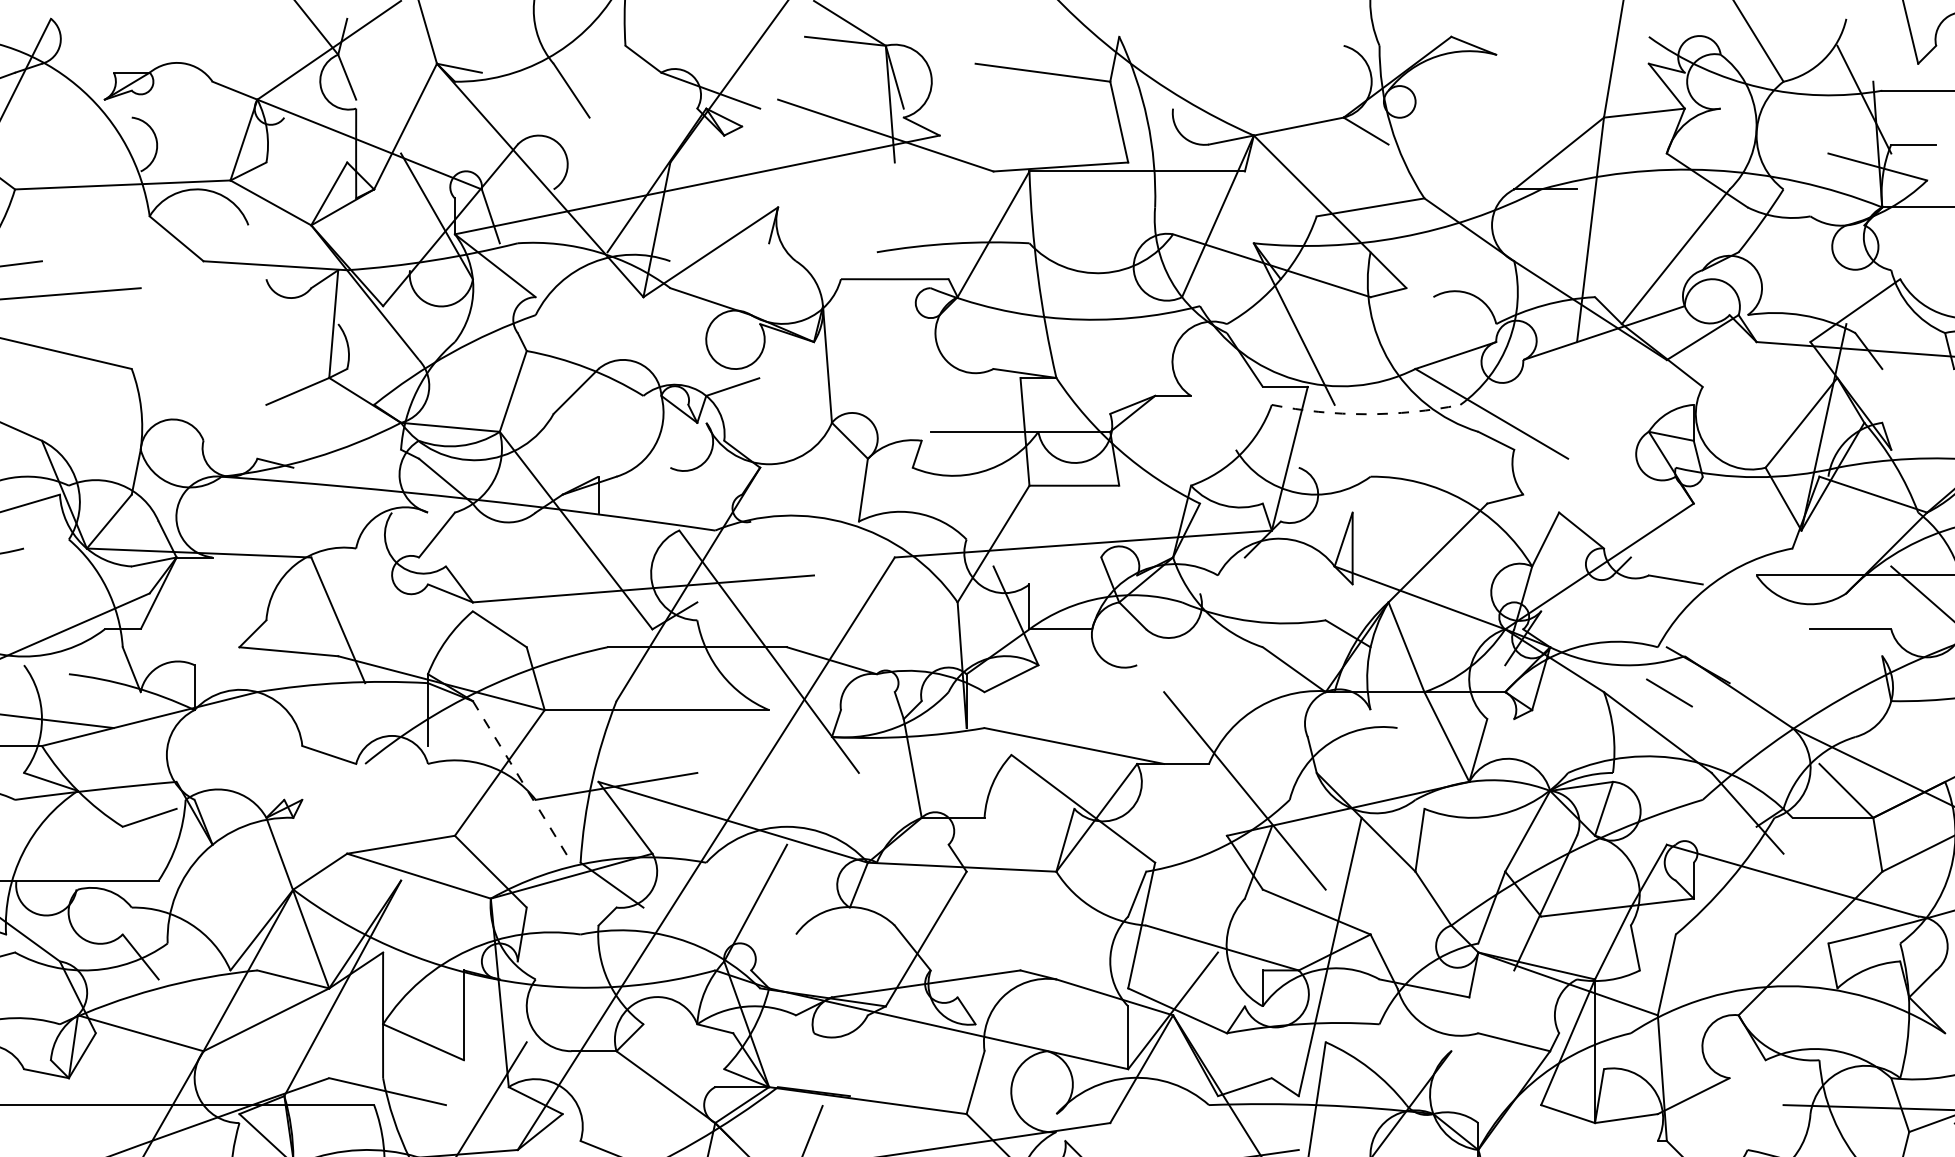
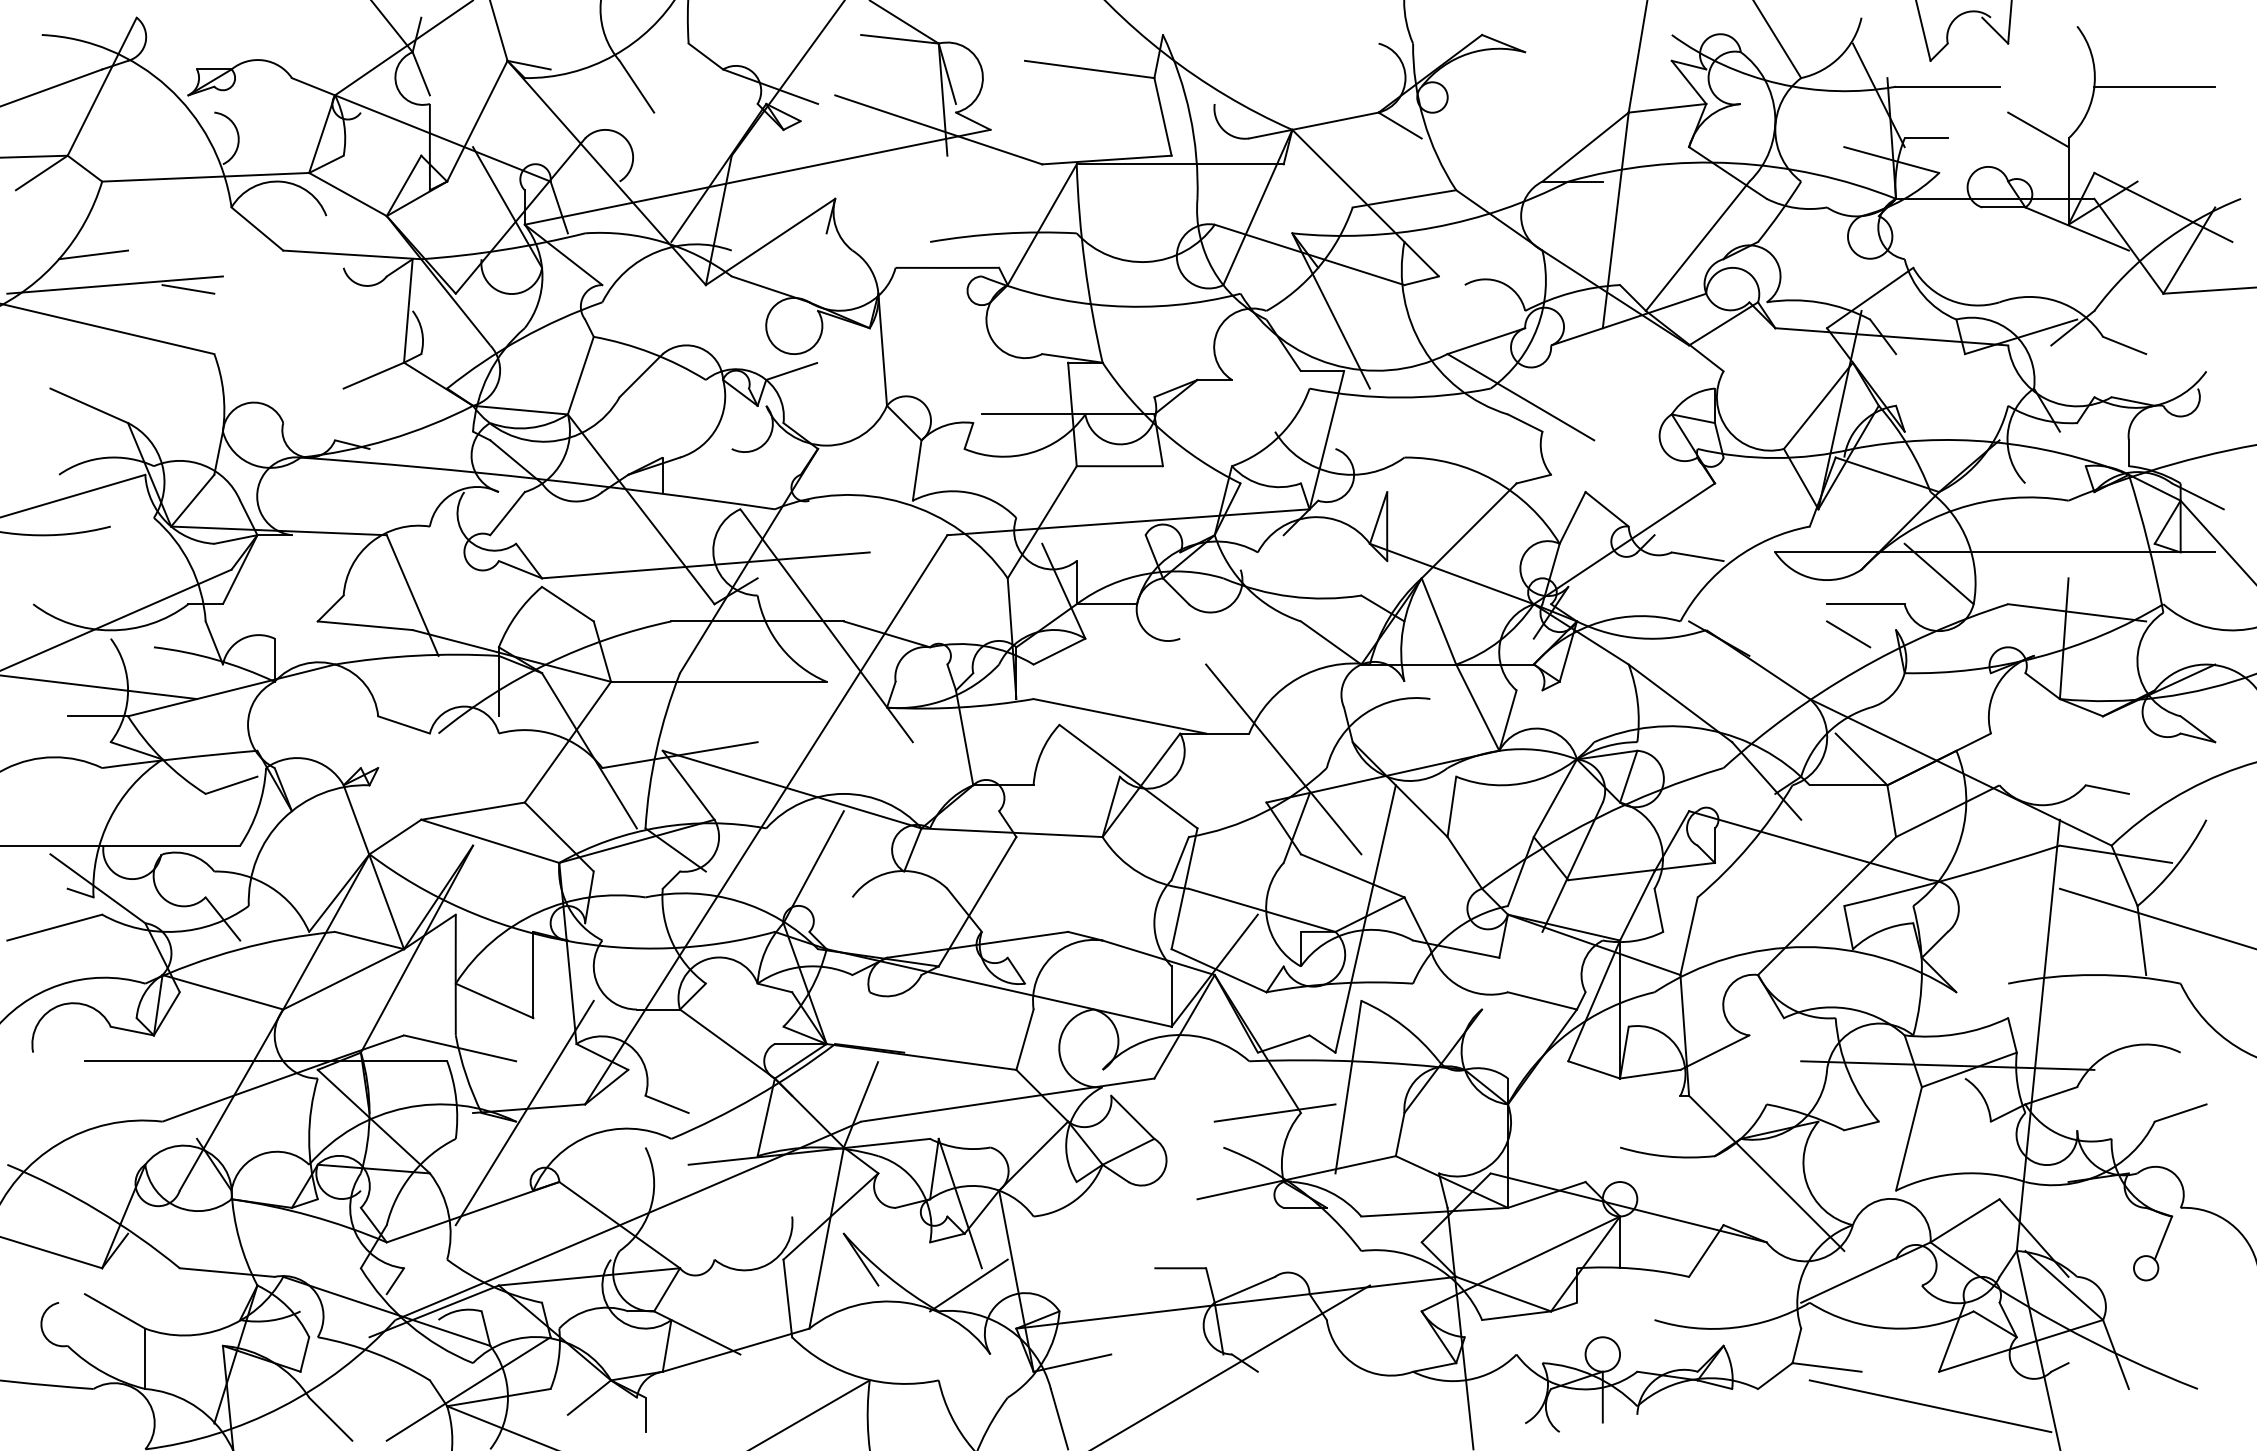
line: (104, 301) -> (188, 289), added
arc: (1366, 414) -> (1400, 397), dashed -> solid
line: (1669, 693) -> (1848, 634), moved
line: (522, 781) -> (589, 750), dashed -> solid

